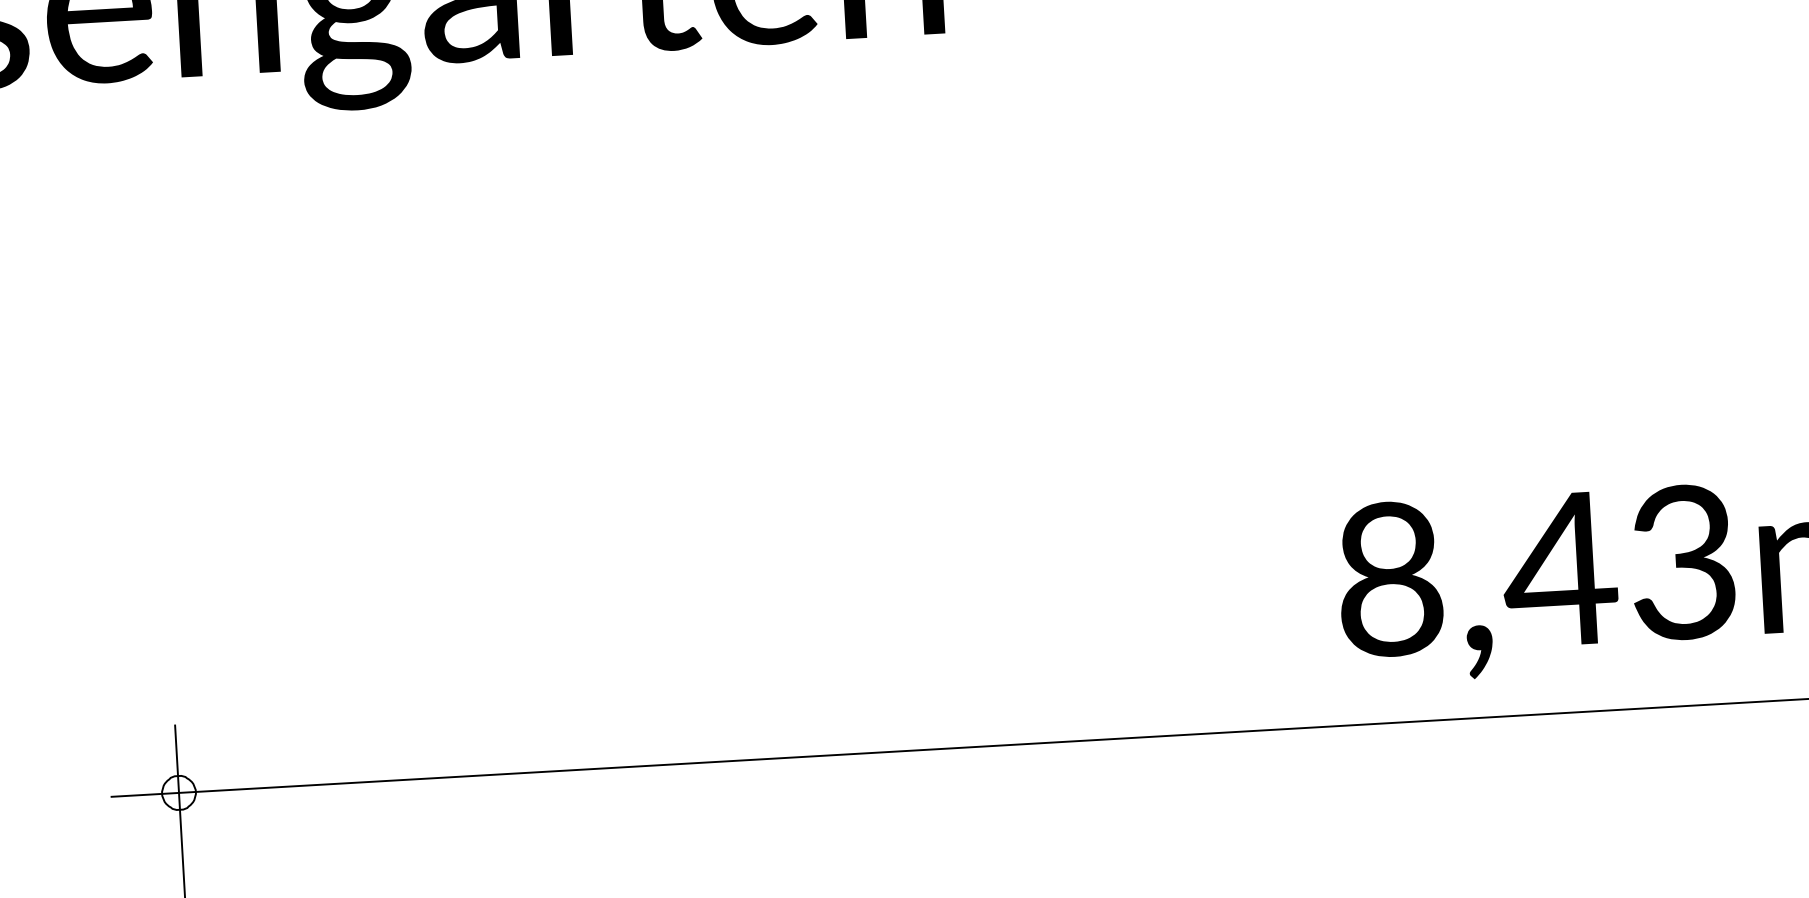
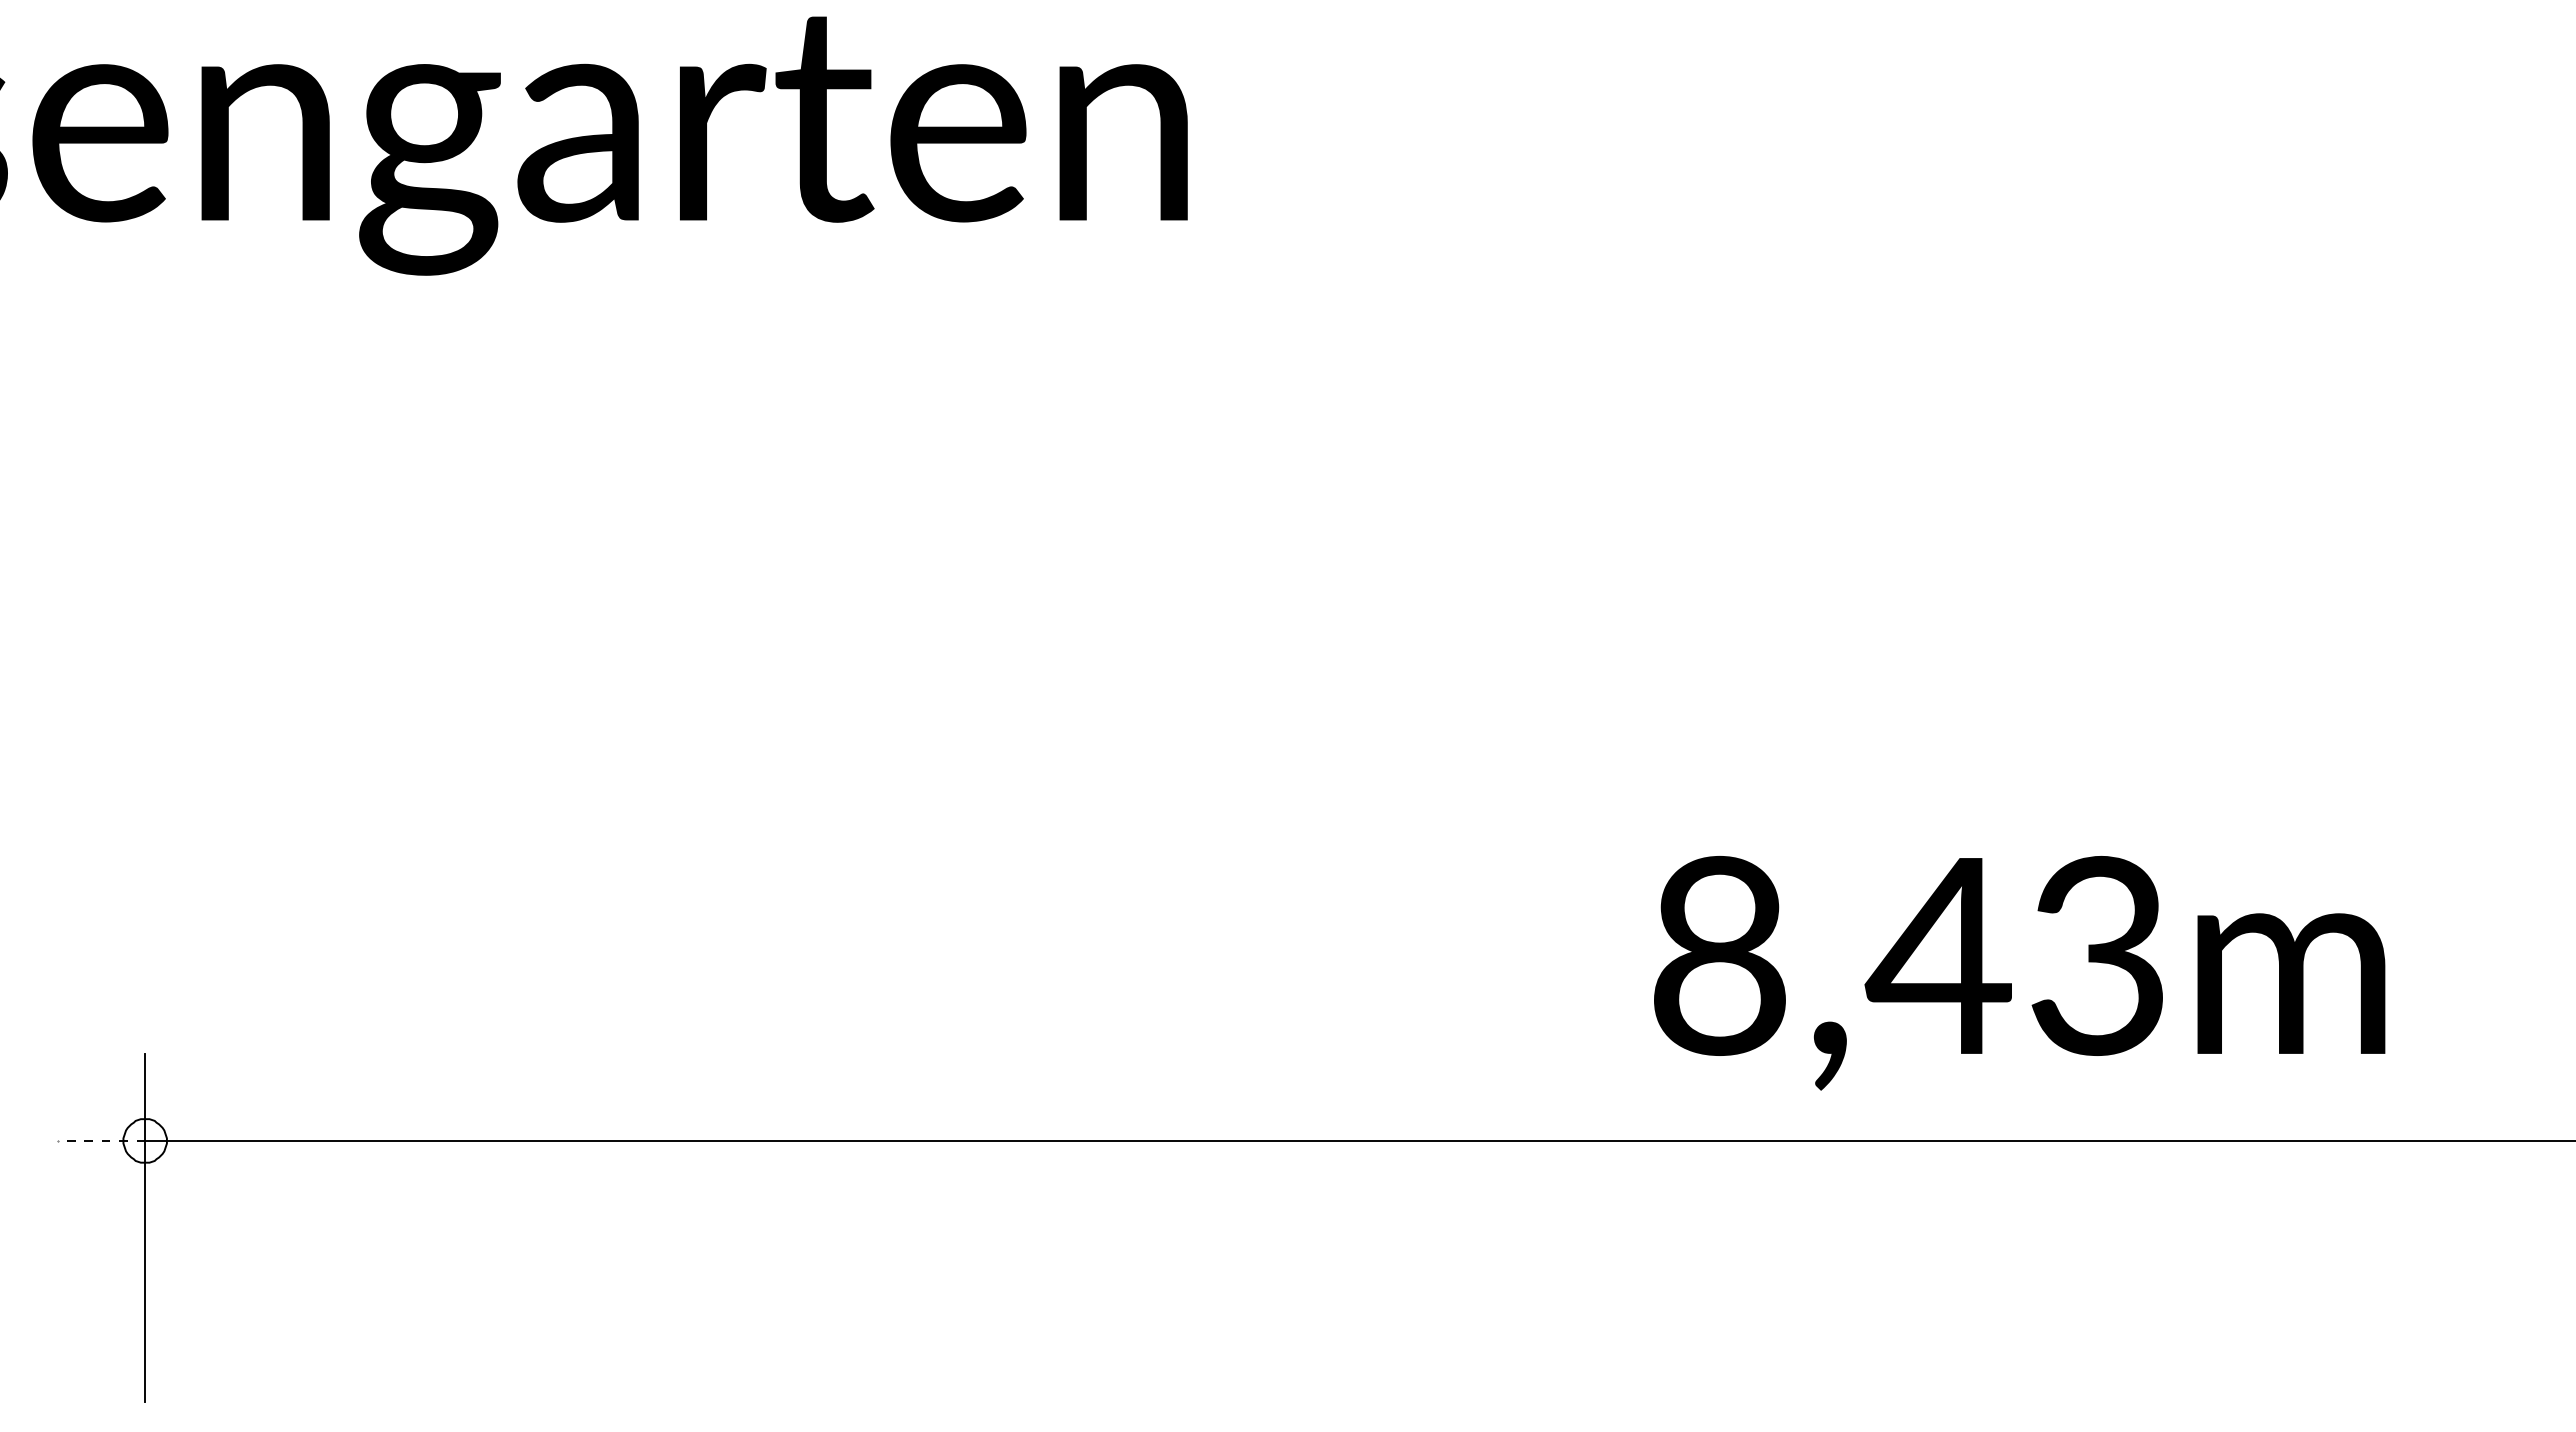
line: (145, 794) -> (101, 1140), solid -> dashed

